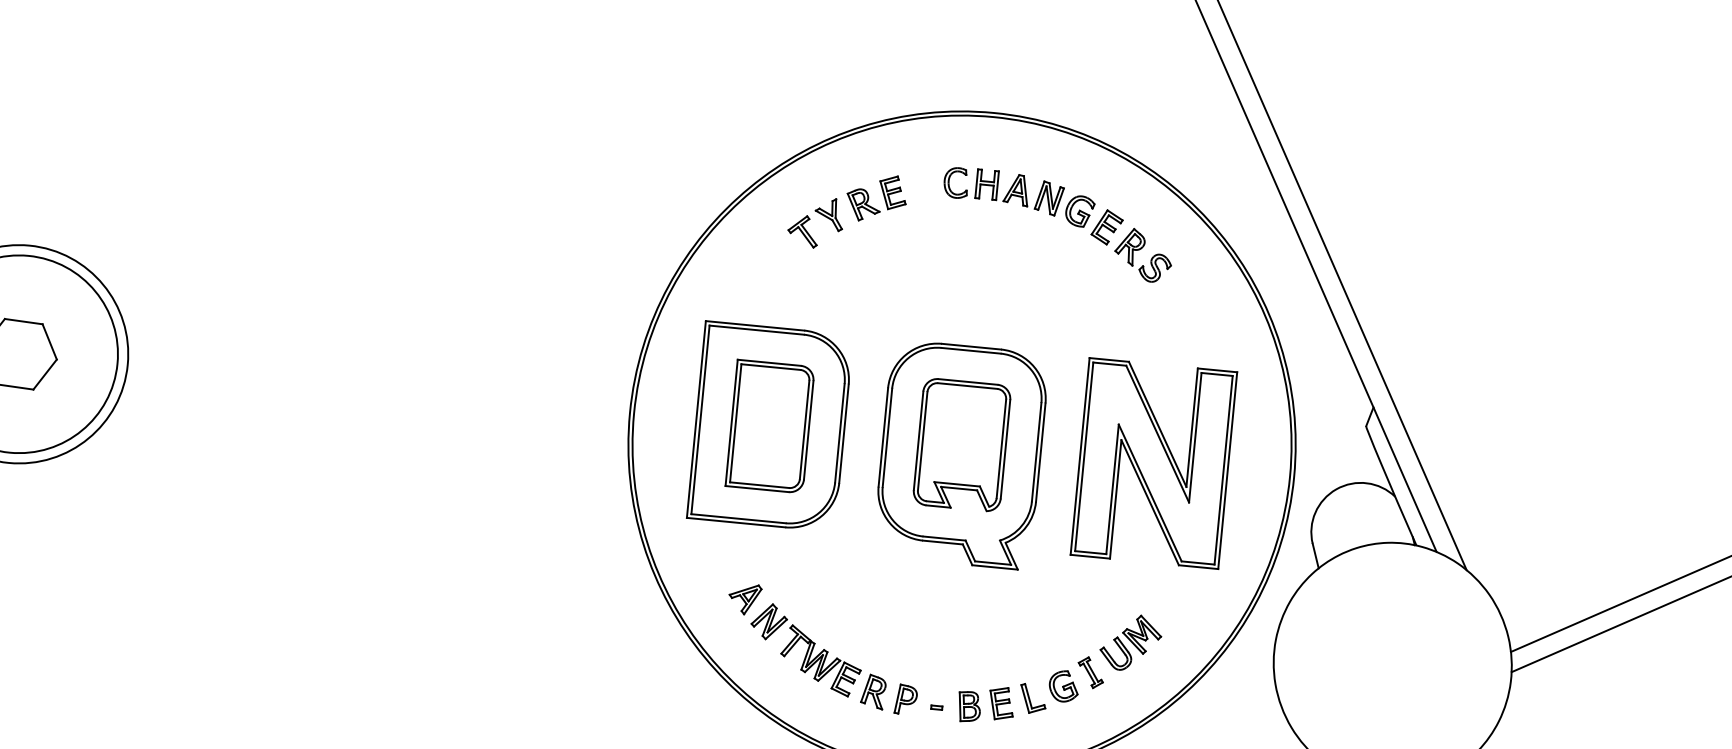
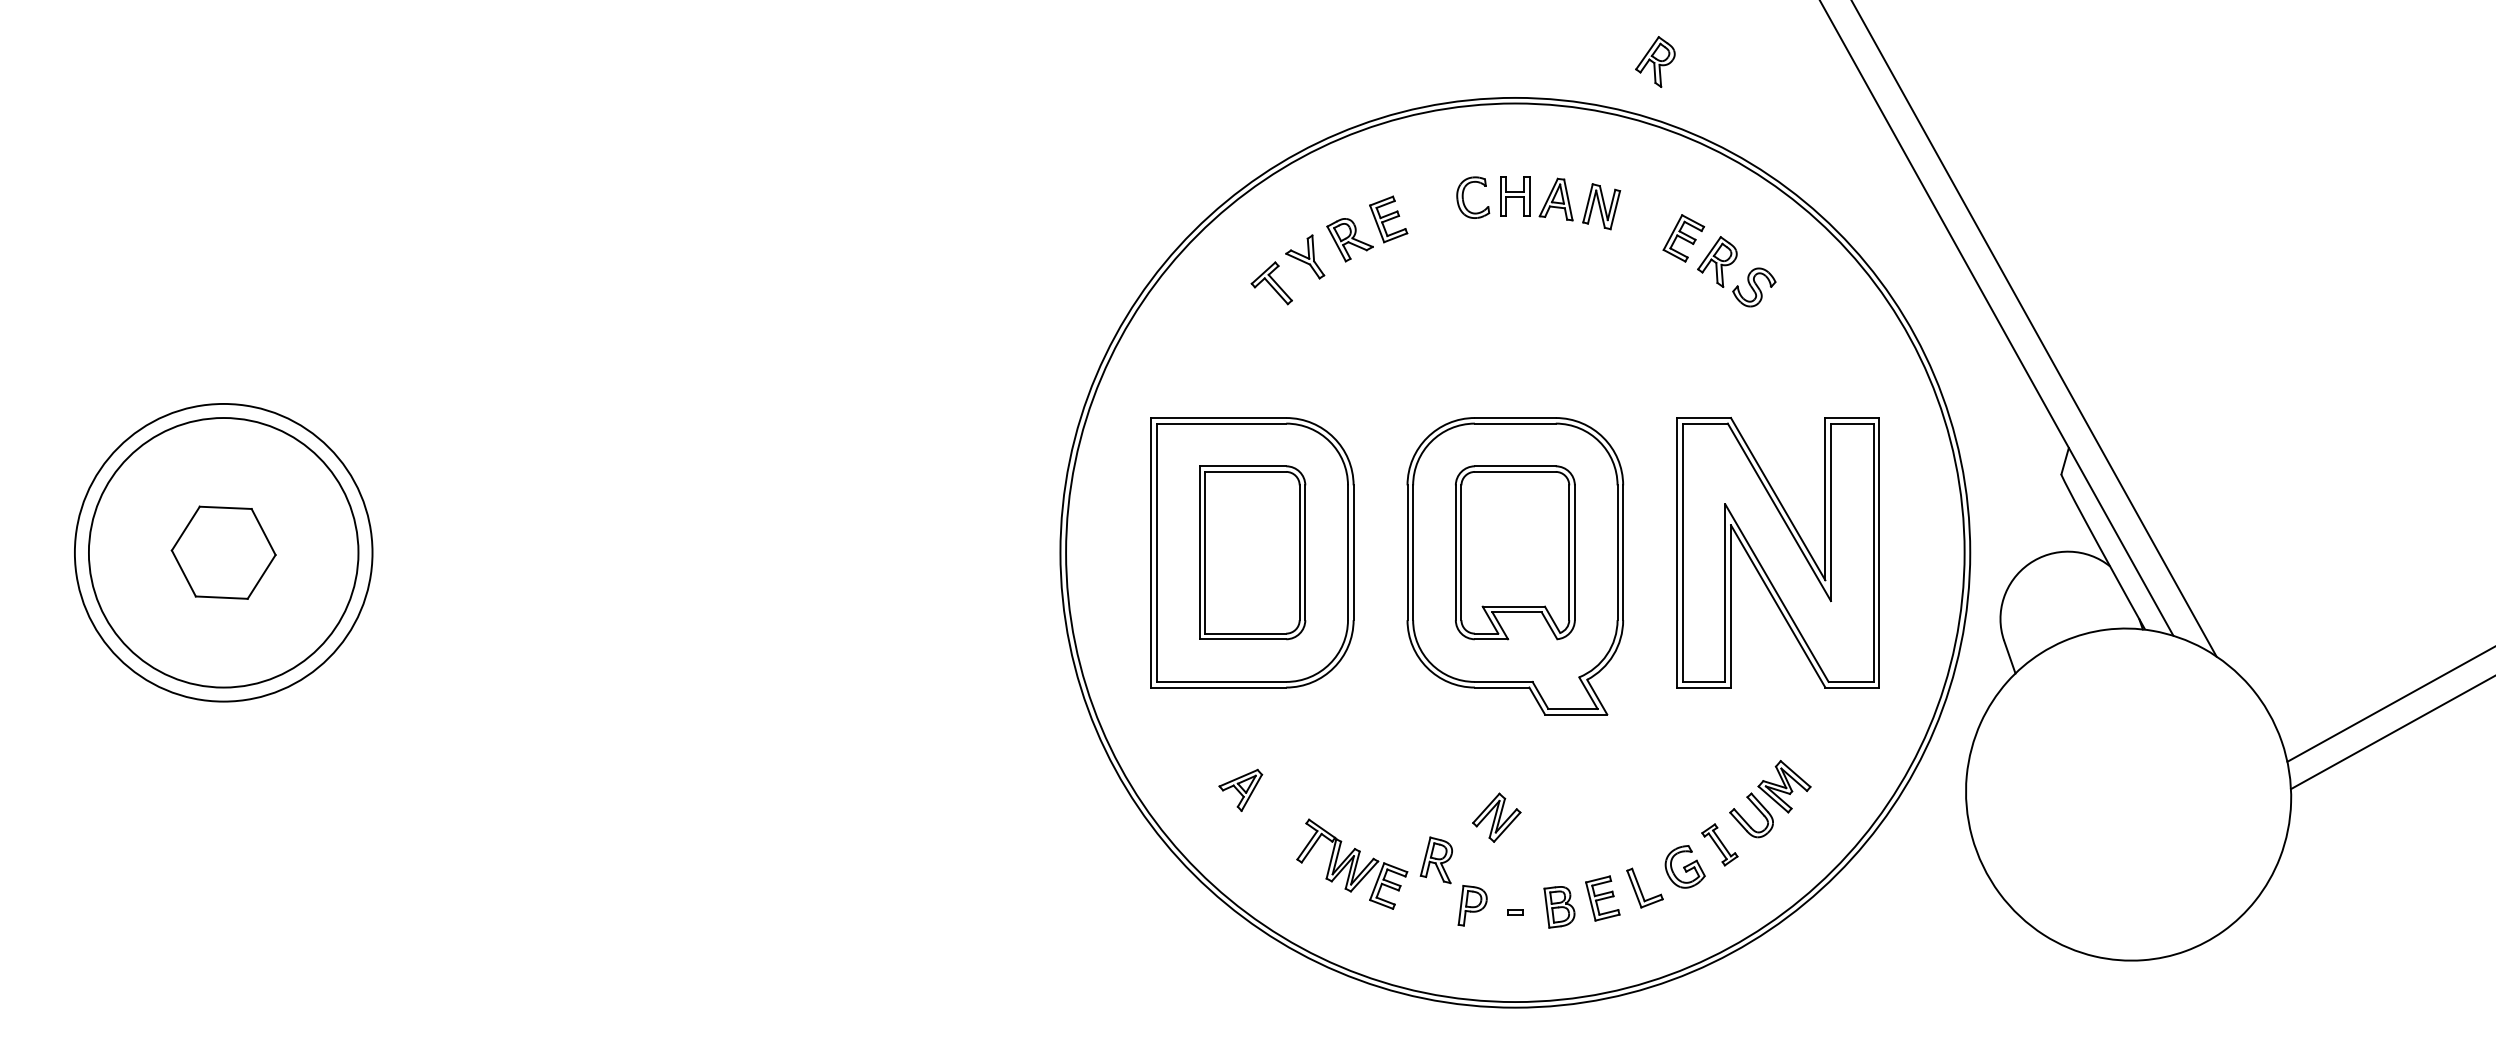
part: (1098, 96) -> (1655, 61), added
part: (1079, 210) -> (1644, 219), removed
part: (769, 621) -> (1496, 817), moved
part: (872, 691) -> (1435, 860), moved

